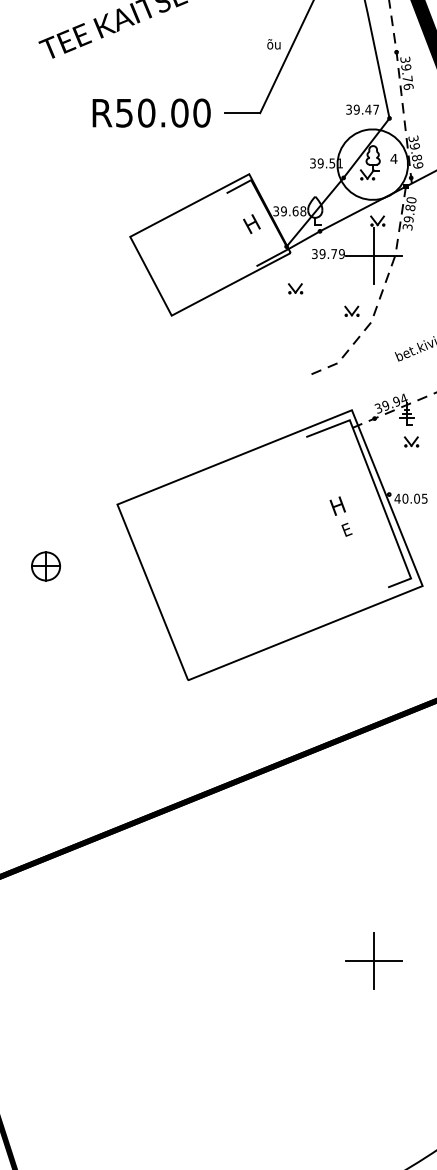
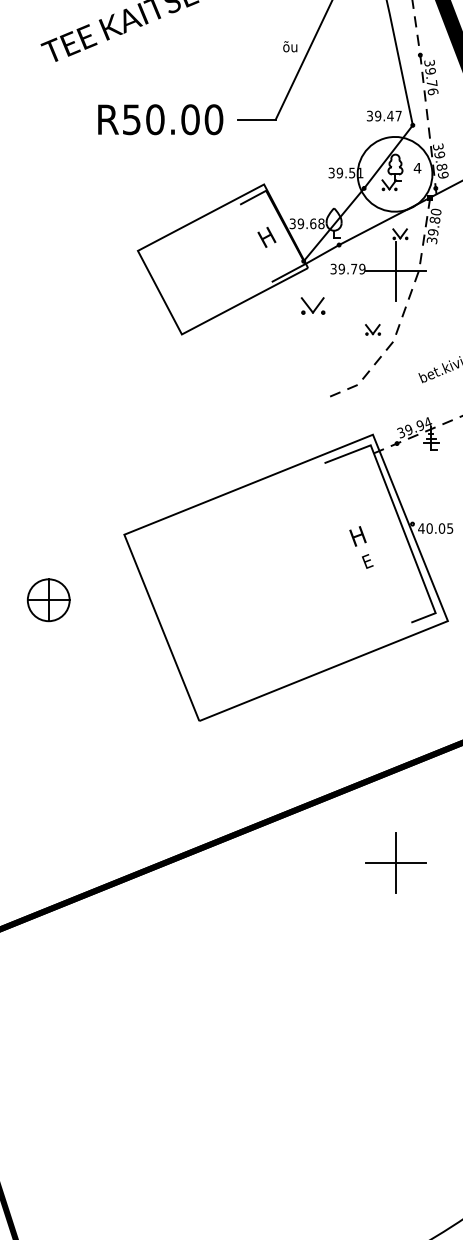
part: (295, 288) -> (313, 305), size x1.6
part: (411, 442) -> (436, 468), removed
part: (45, 566) -> (48, 600), size x1.4
part: (373, 960) -> (395, 862), moved

